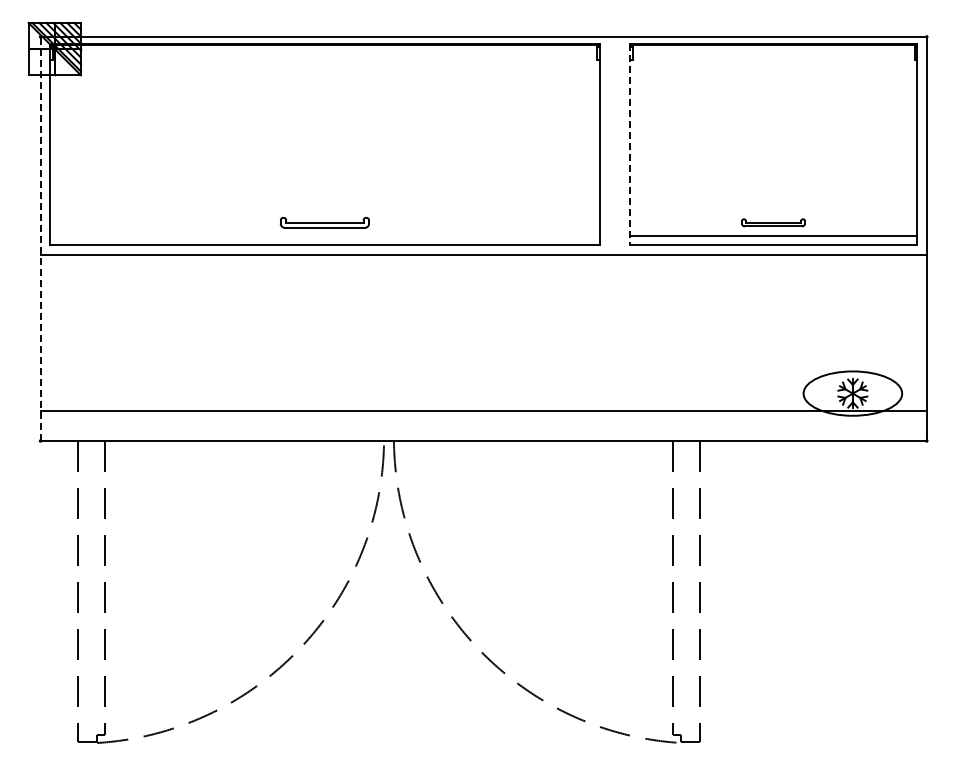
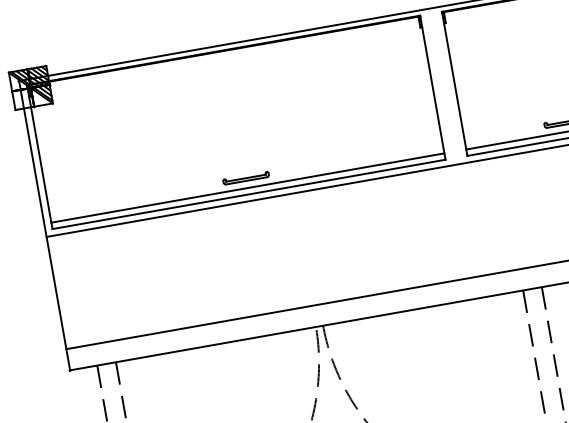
line: (630, 144) -> (454, 83), dashed -> solid
part: (324, 222) -> (245, 178), size x0.71
line: (324, 236) -> (247, 188), added
line: (40, 238) -> (44, 225), dashed -> solid

